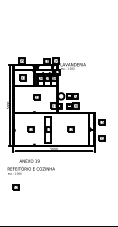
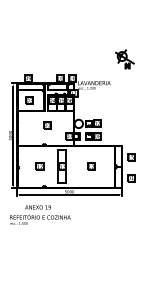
part: (96, 46) -> (124, 59), added
part: (15, 187) -> (19, 241), removed

